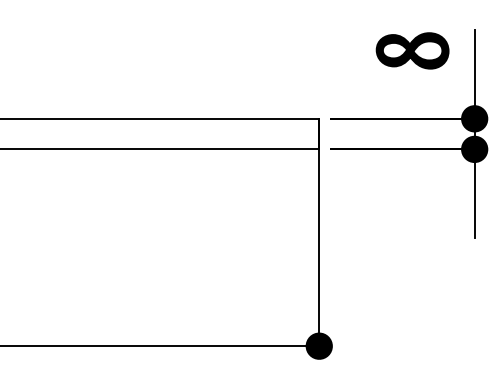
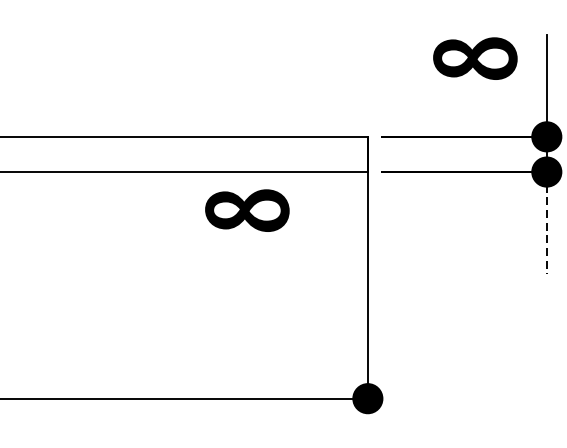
part: (214, 182) -> (247, 210), added
line: (474, 194) -> (546, 224), solid -> dashed

